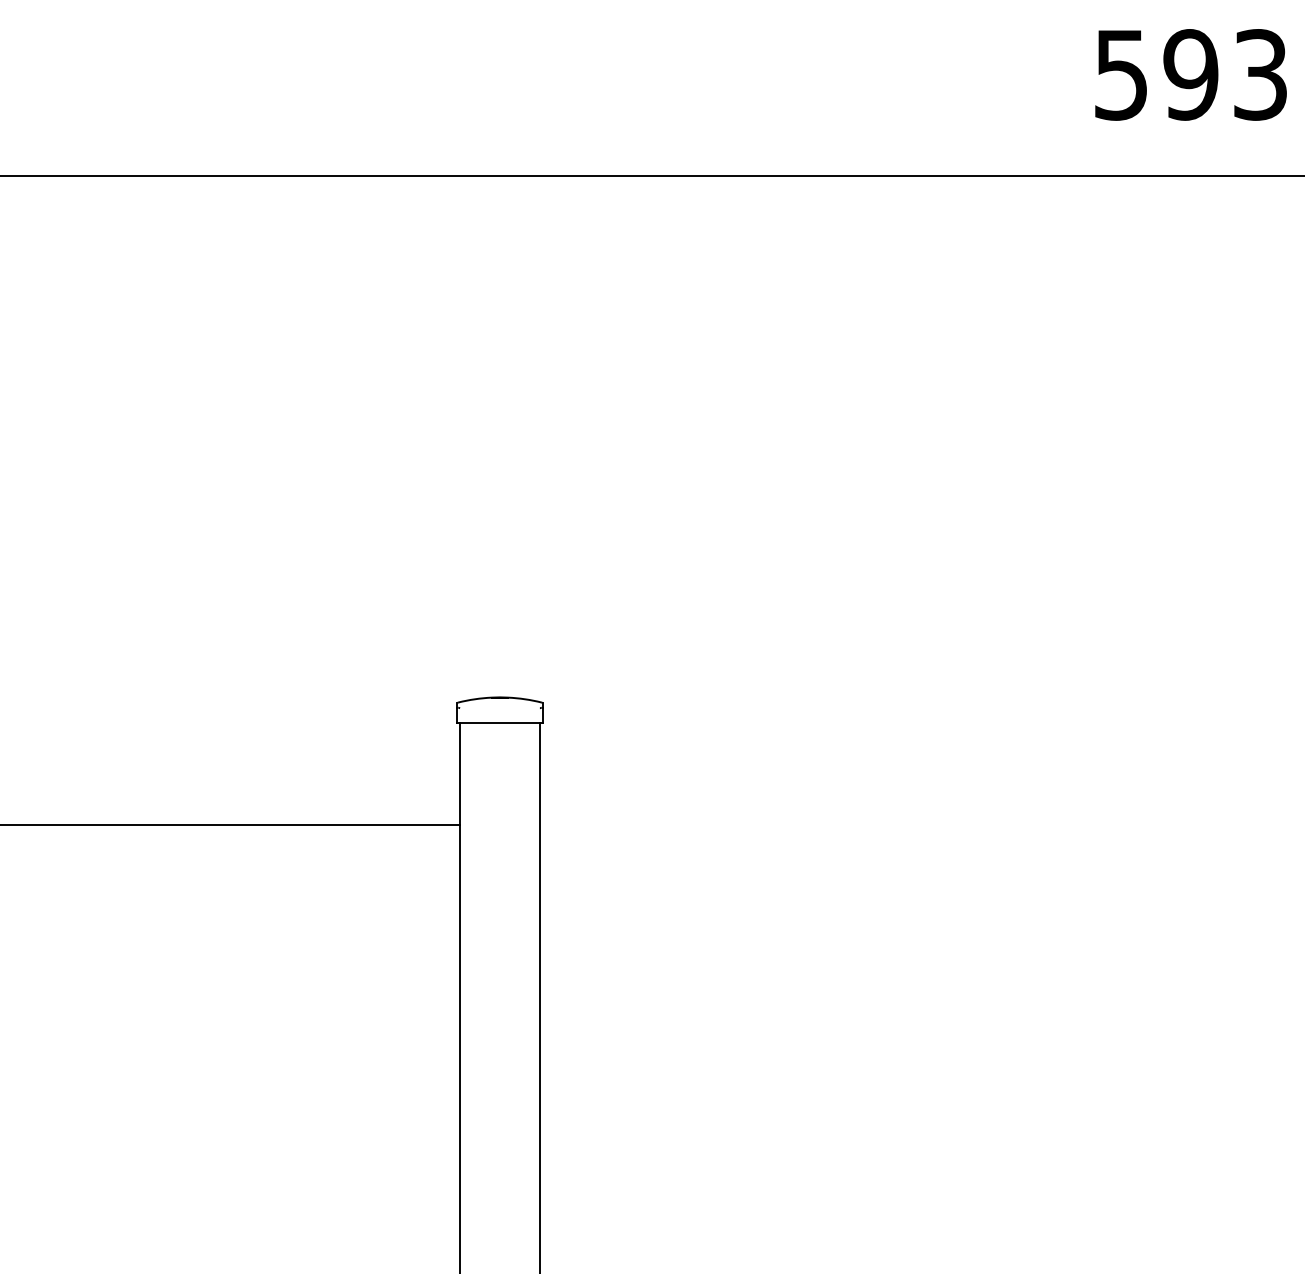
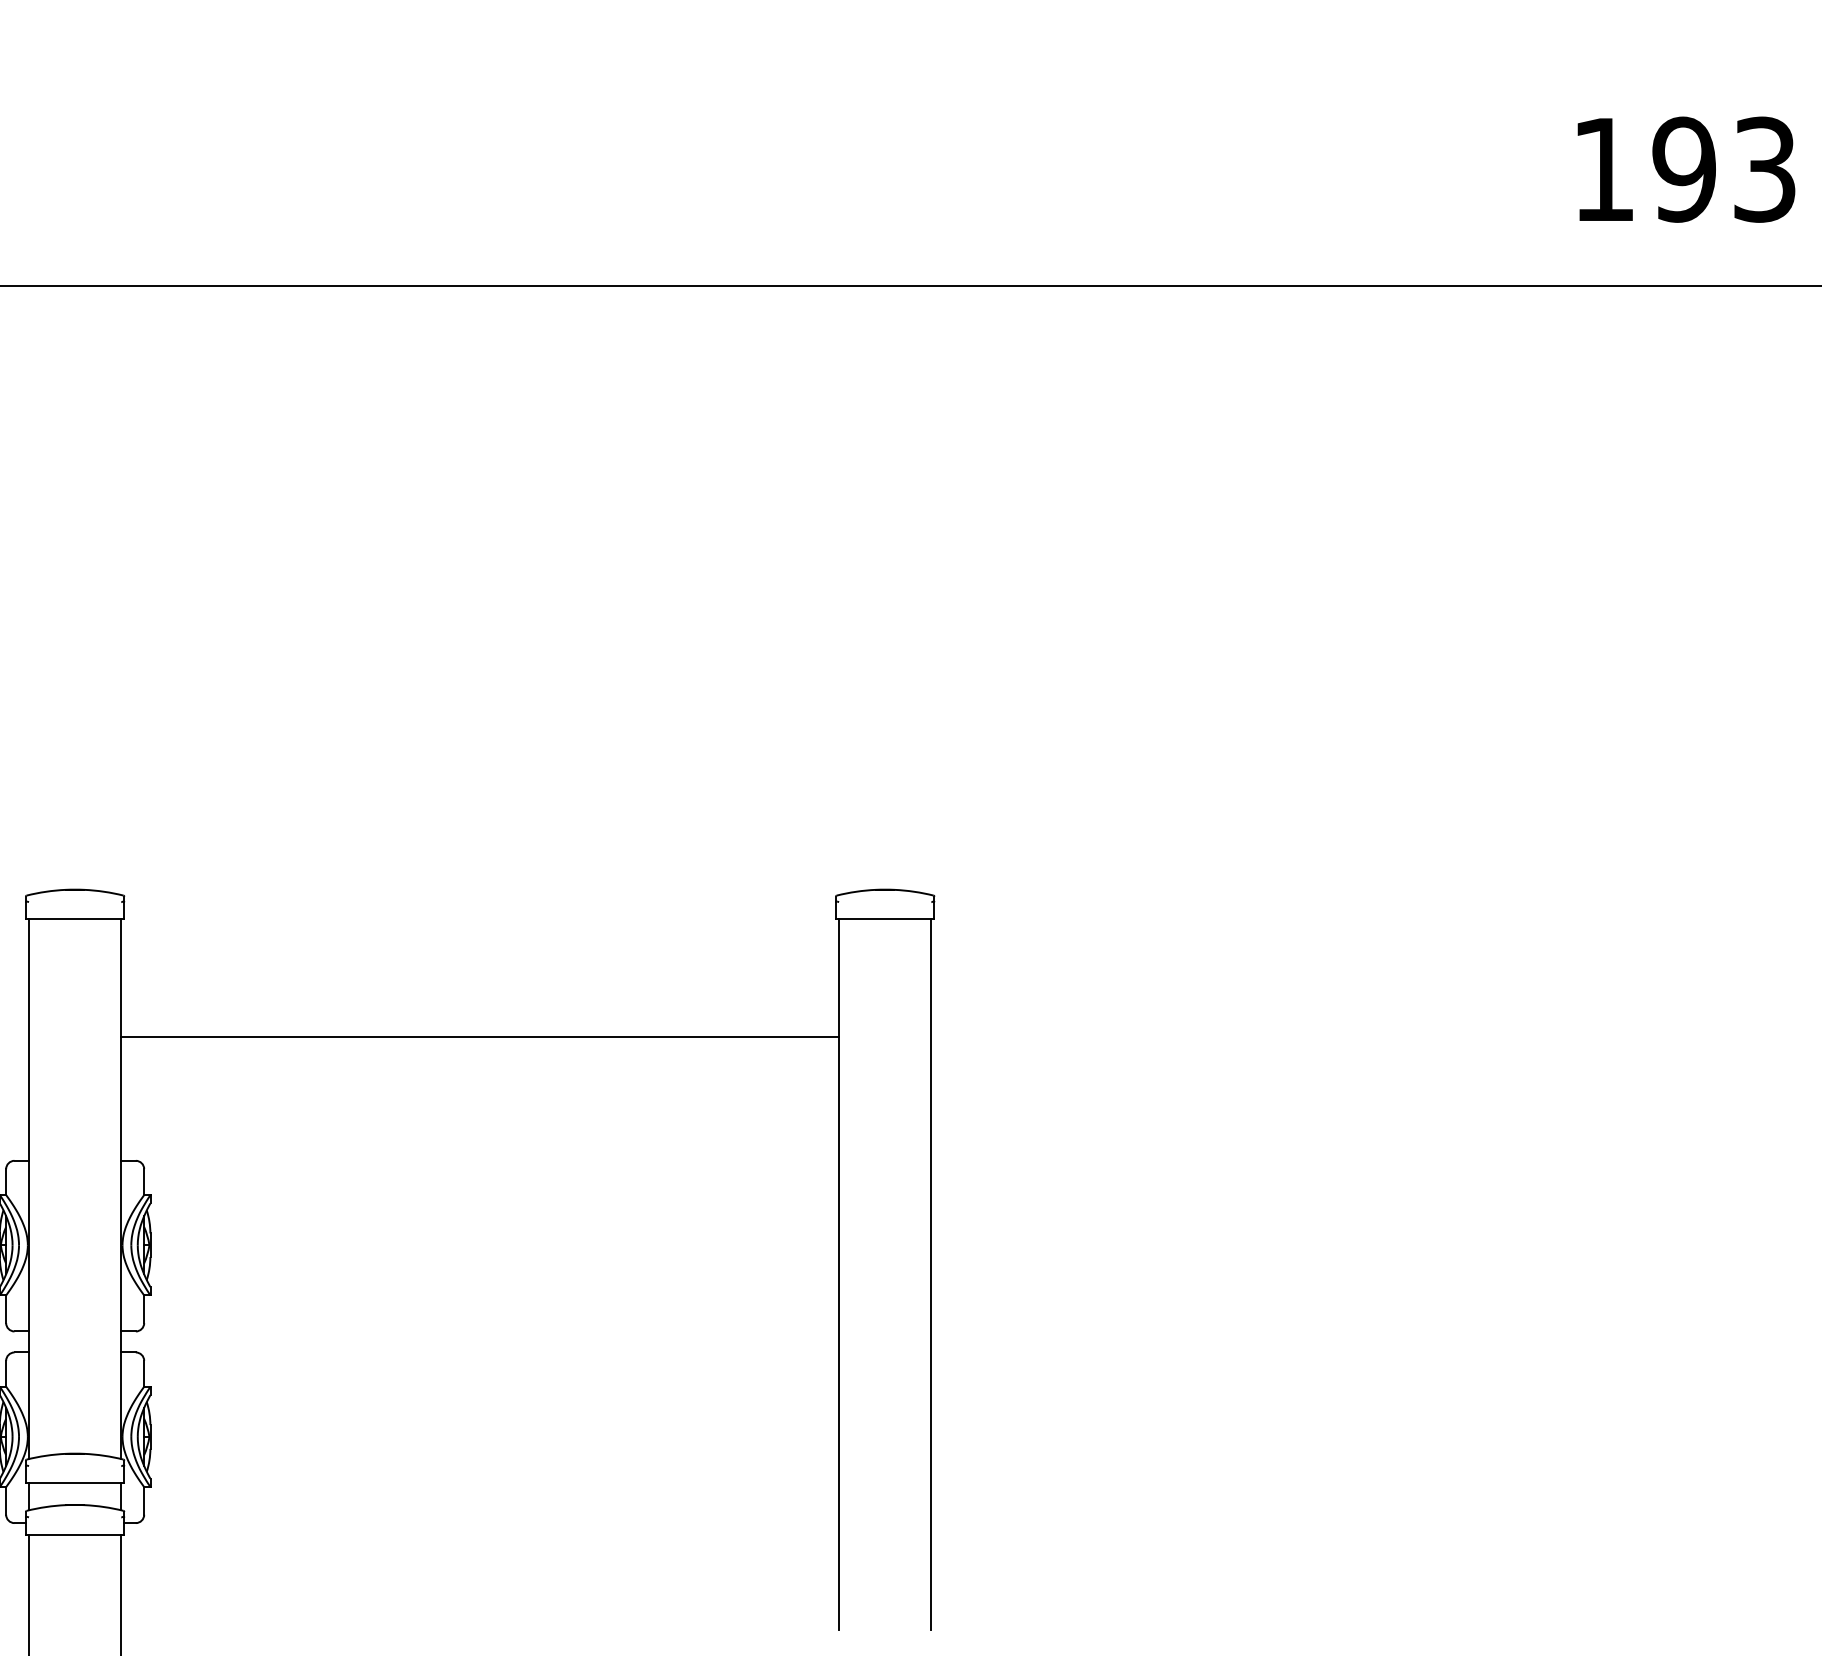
text: (1121, 75) -> (1603, 170), 593 -> 193

